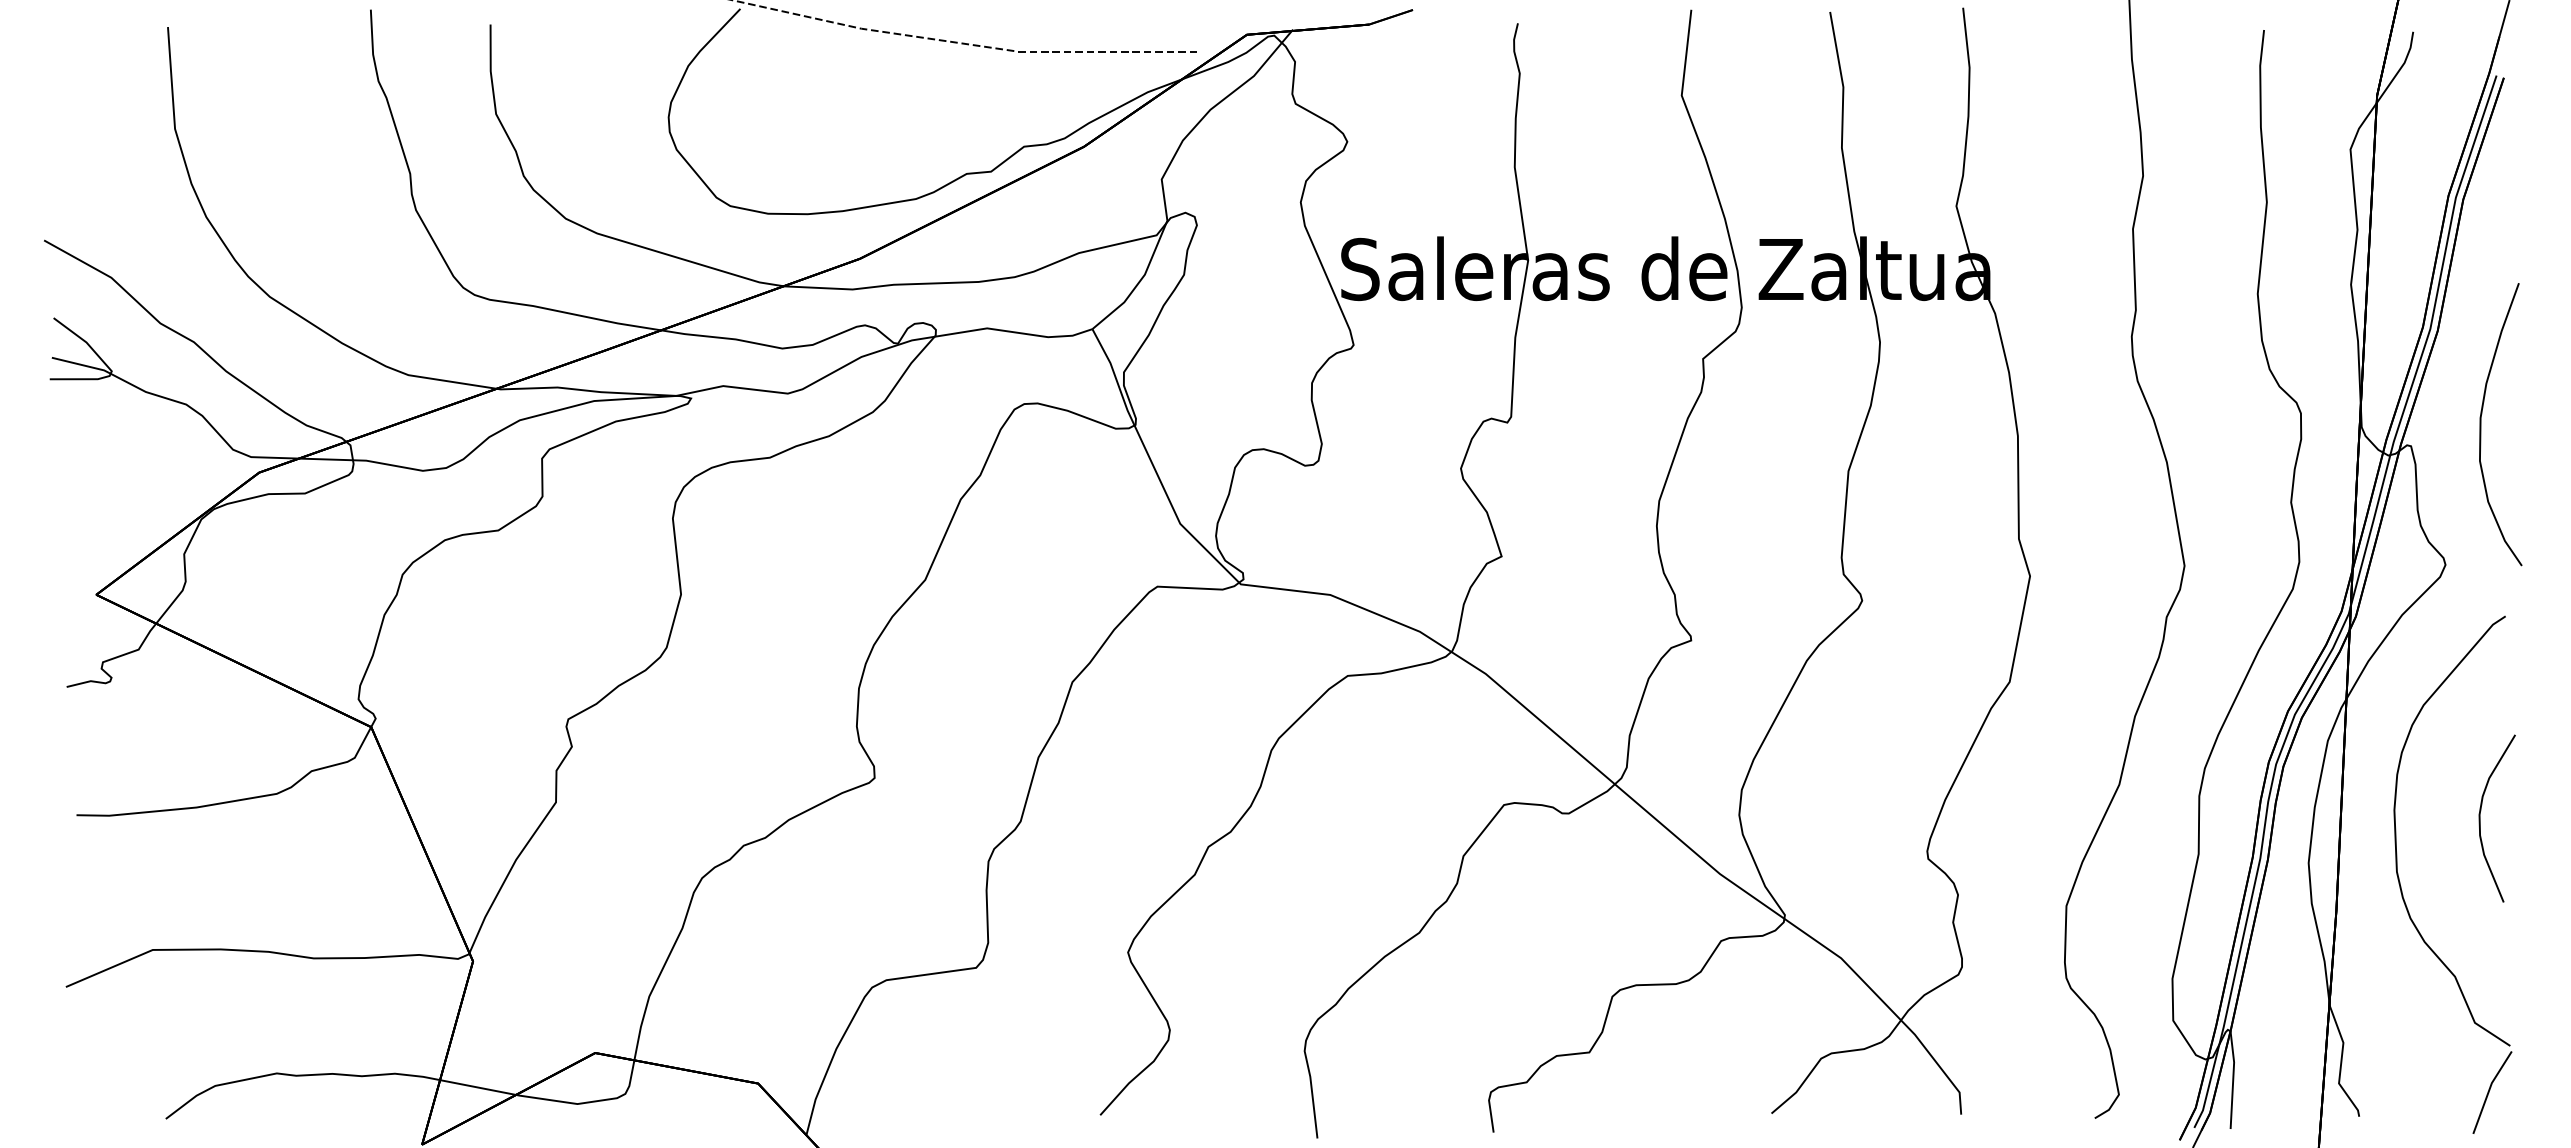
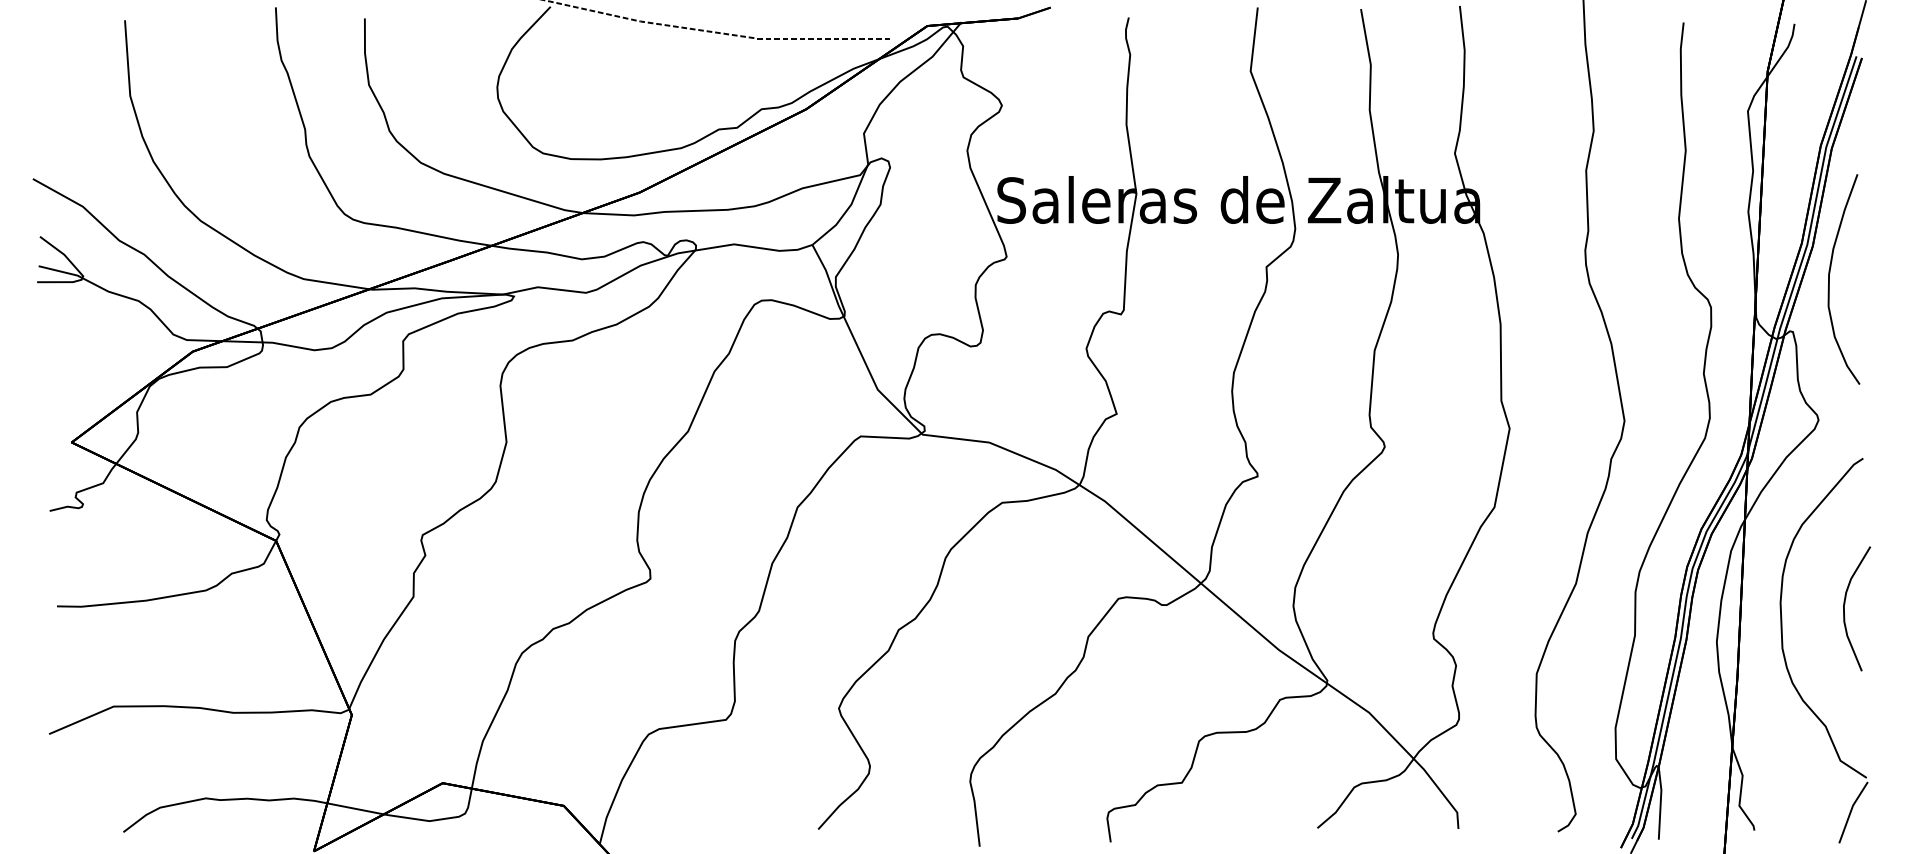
curve: (2481, 424) -> (1829, 279), moved

